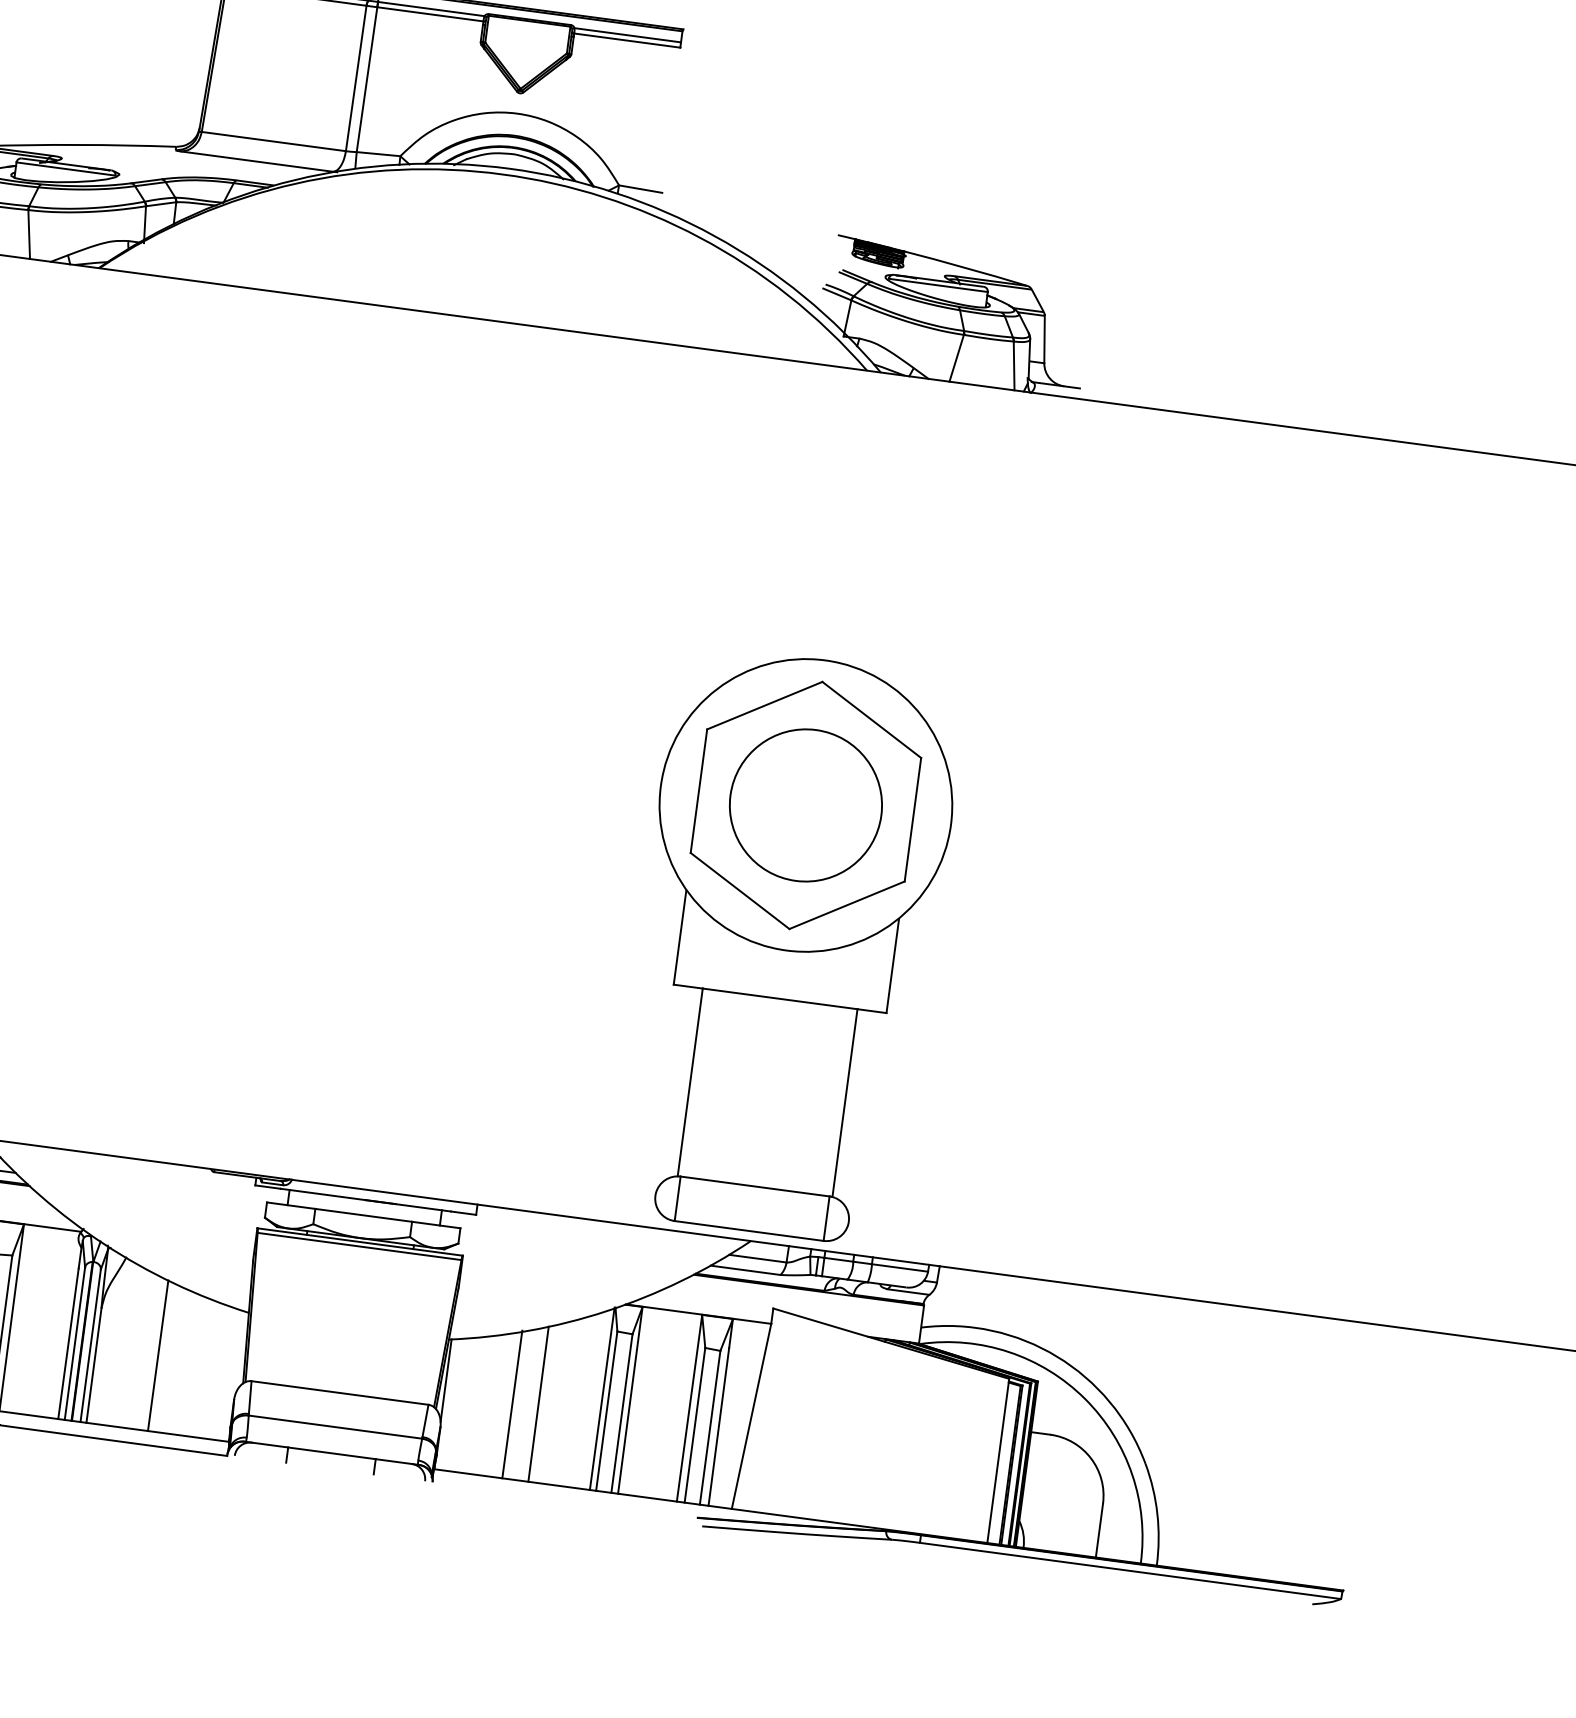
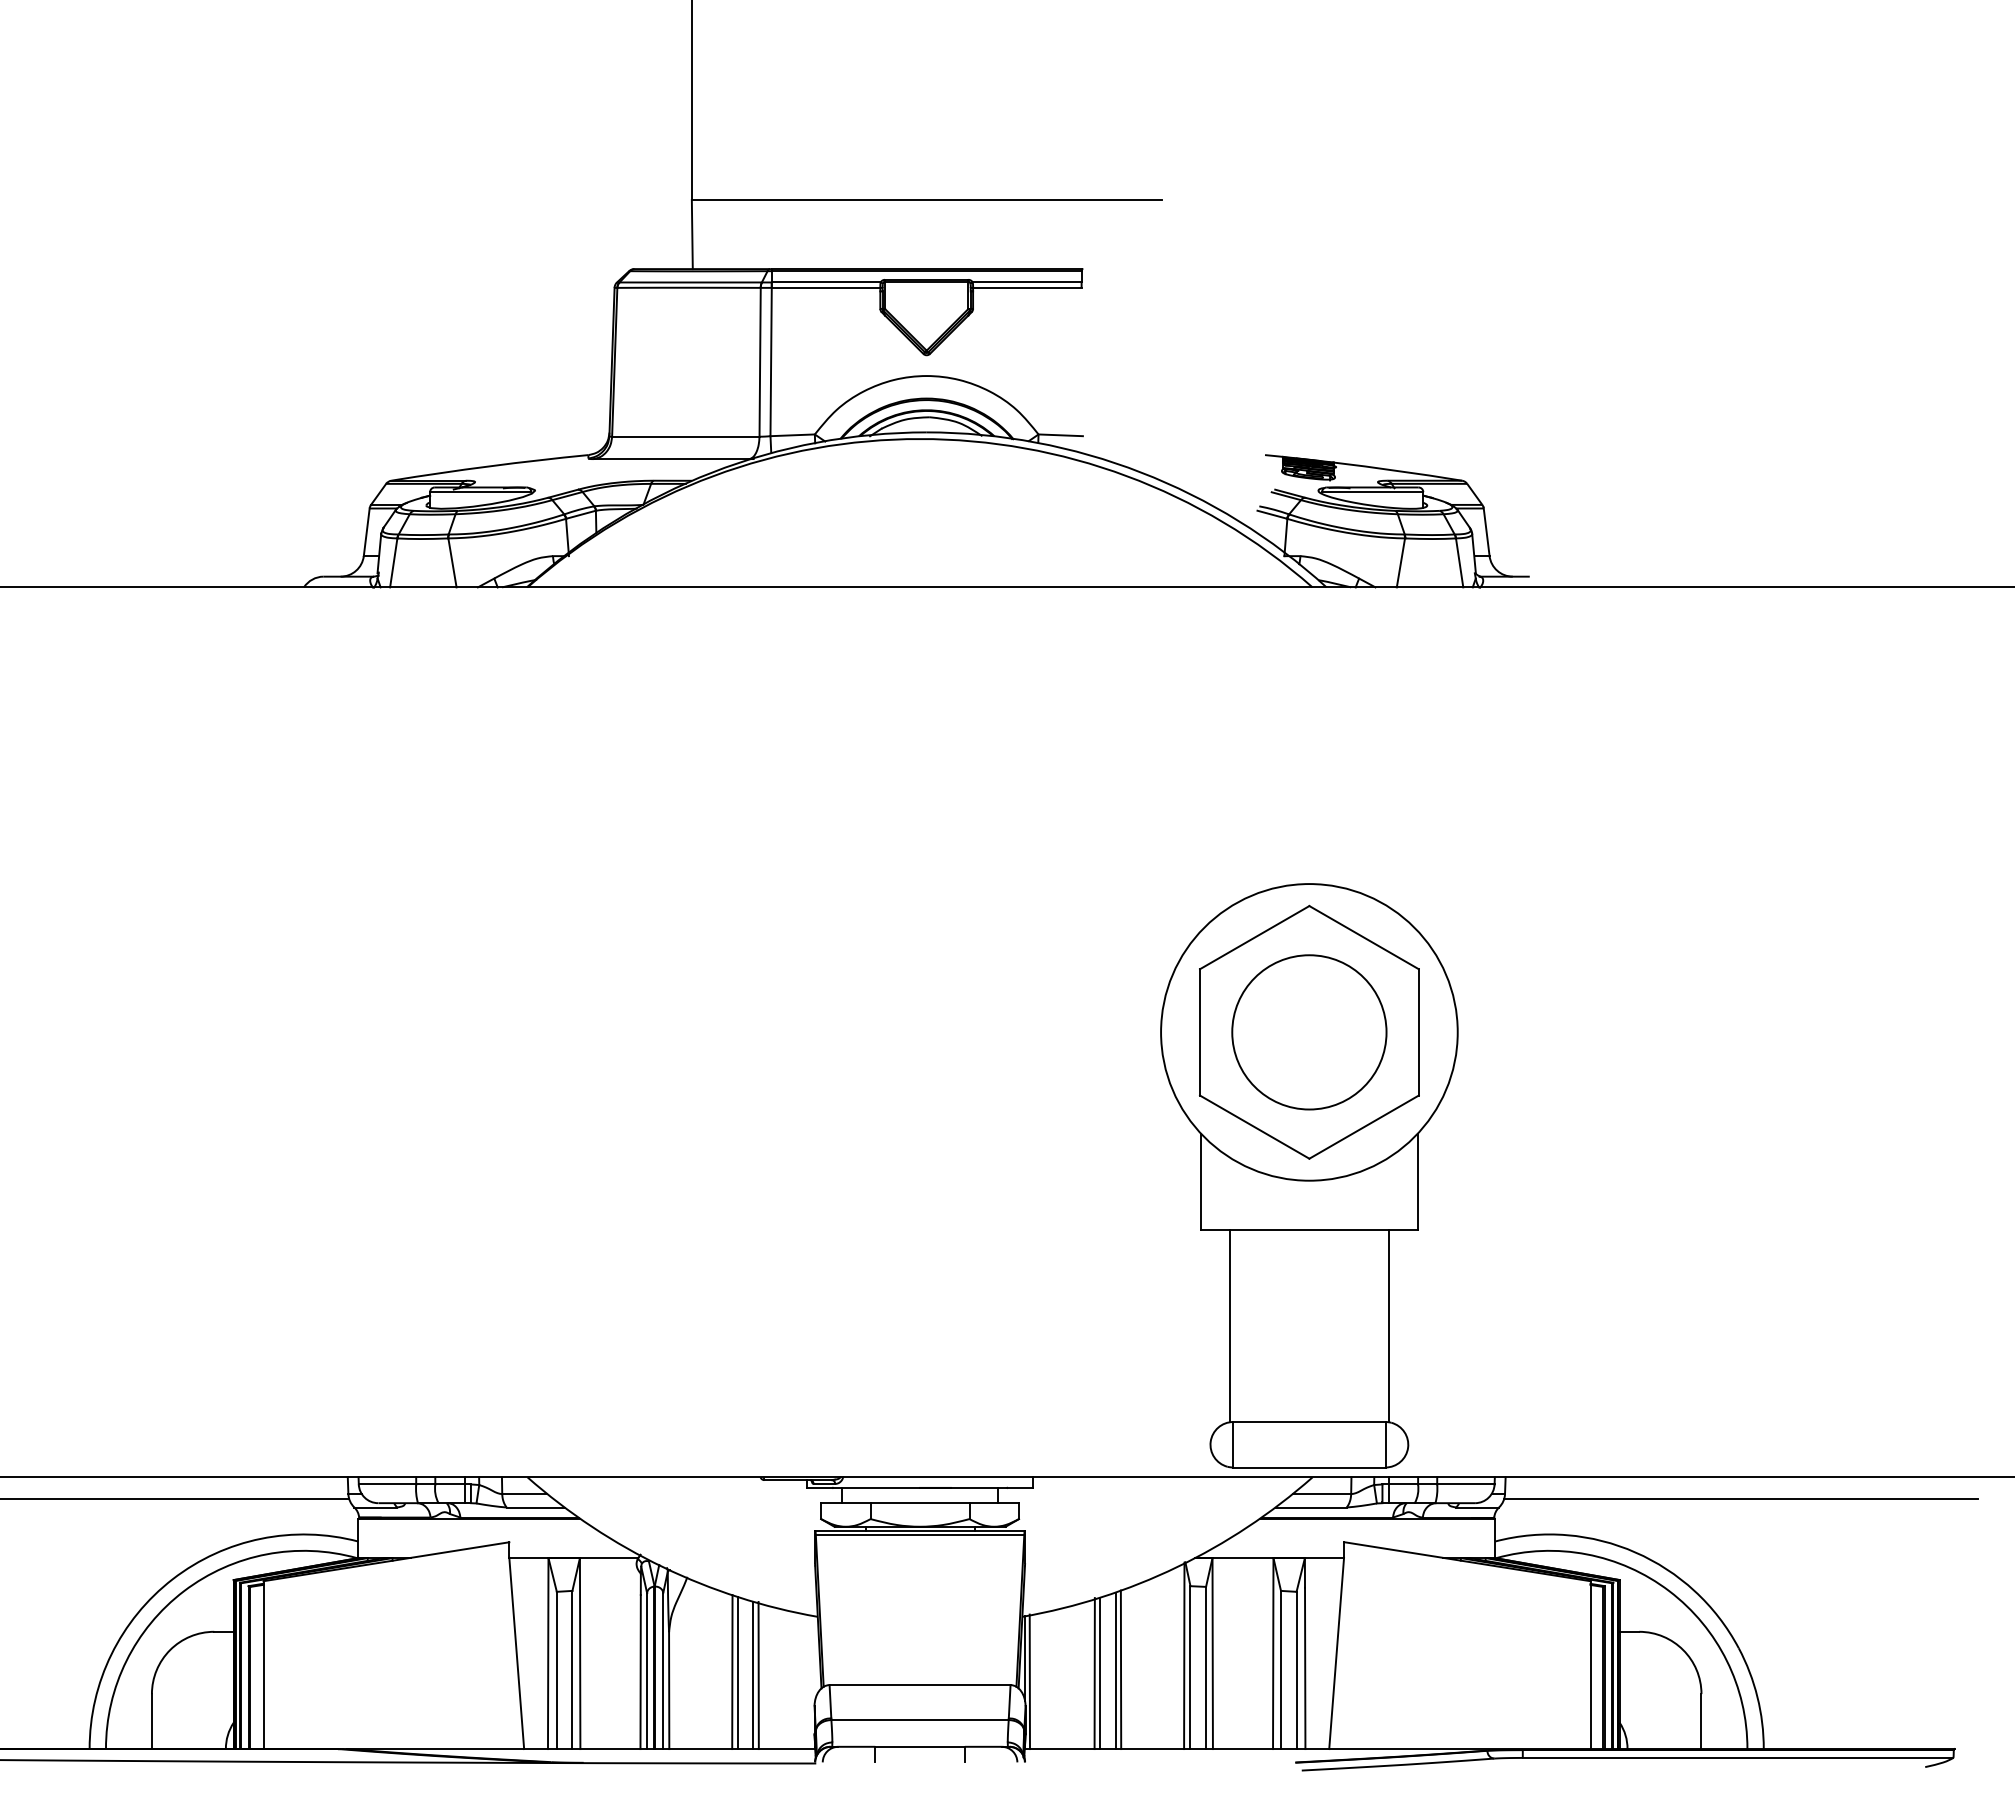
line: (1166, 1318) -> (1740, 1499), added
line: (163, 1357) -> (737, 1673), added
line: (178, 1361) -> (753, 1675), added
line: (183, 1362) -> (758, 1675), added
line: (447, 1403) -> (1029, 1681), added
line: (533, 1404) -> (1115, 1670), added
line: (517, 1405) -> (1099, 1673), added

